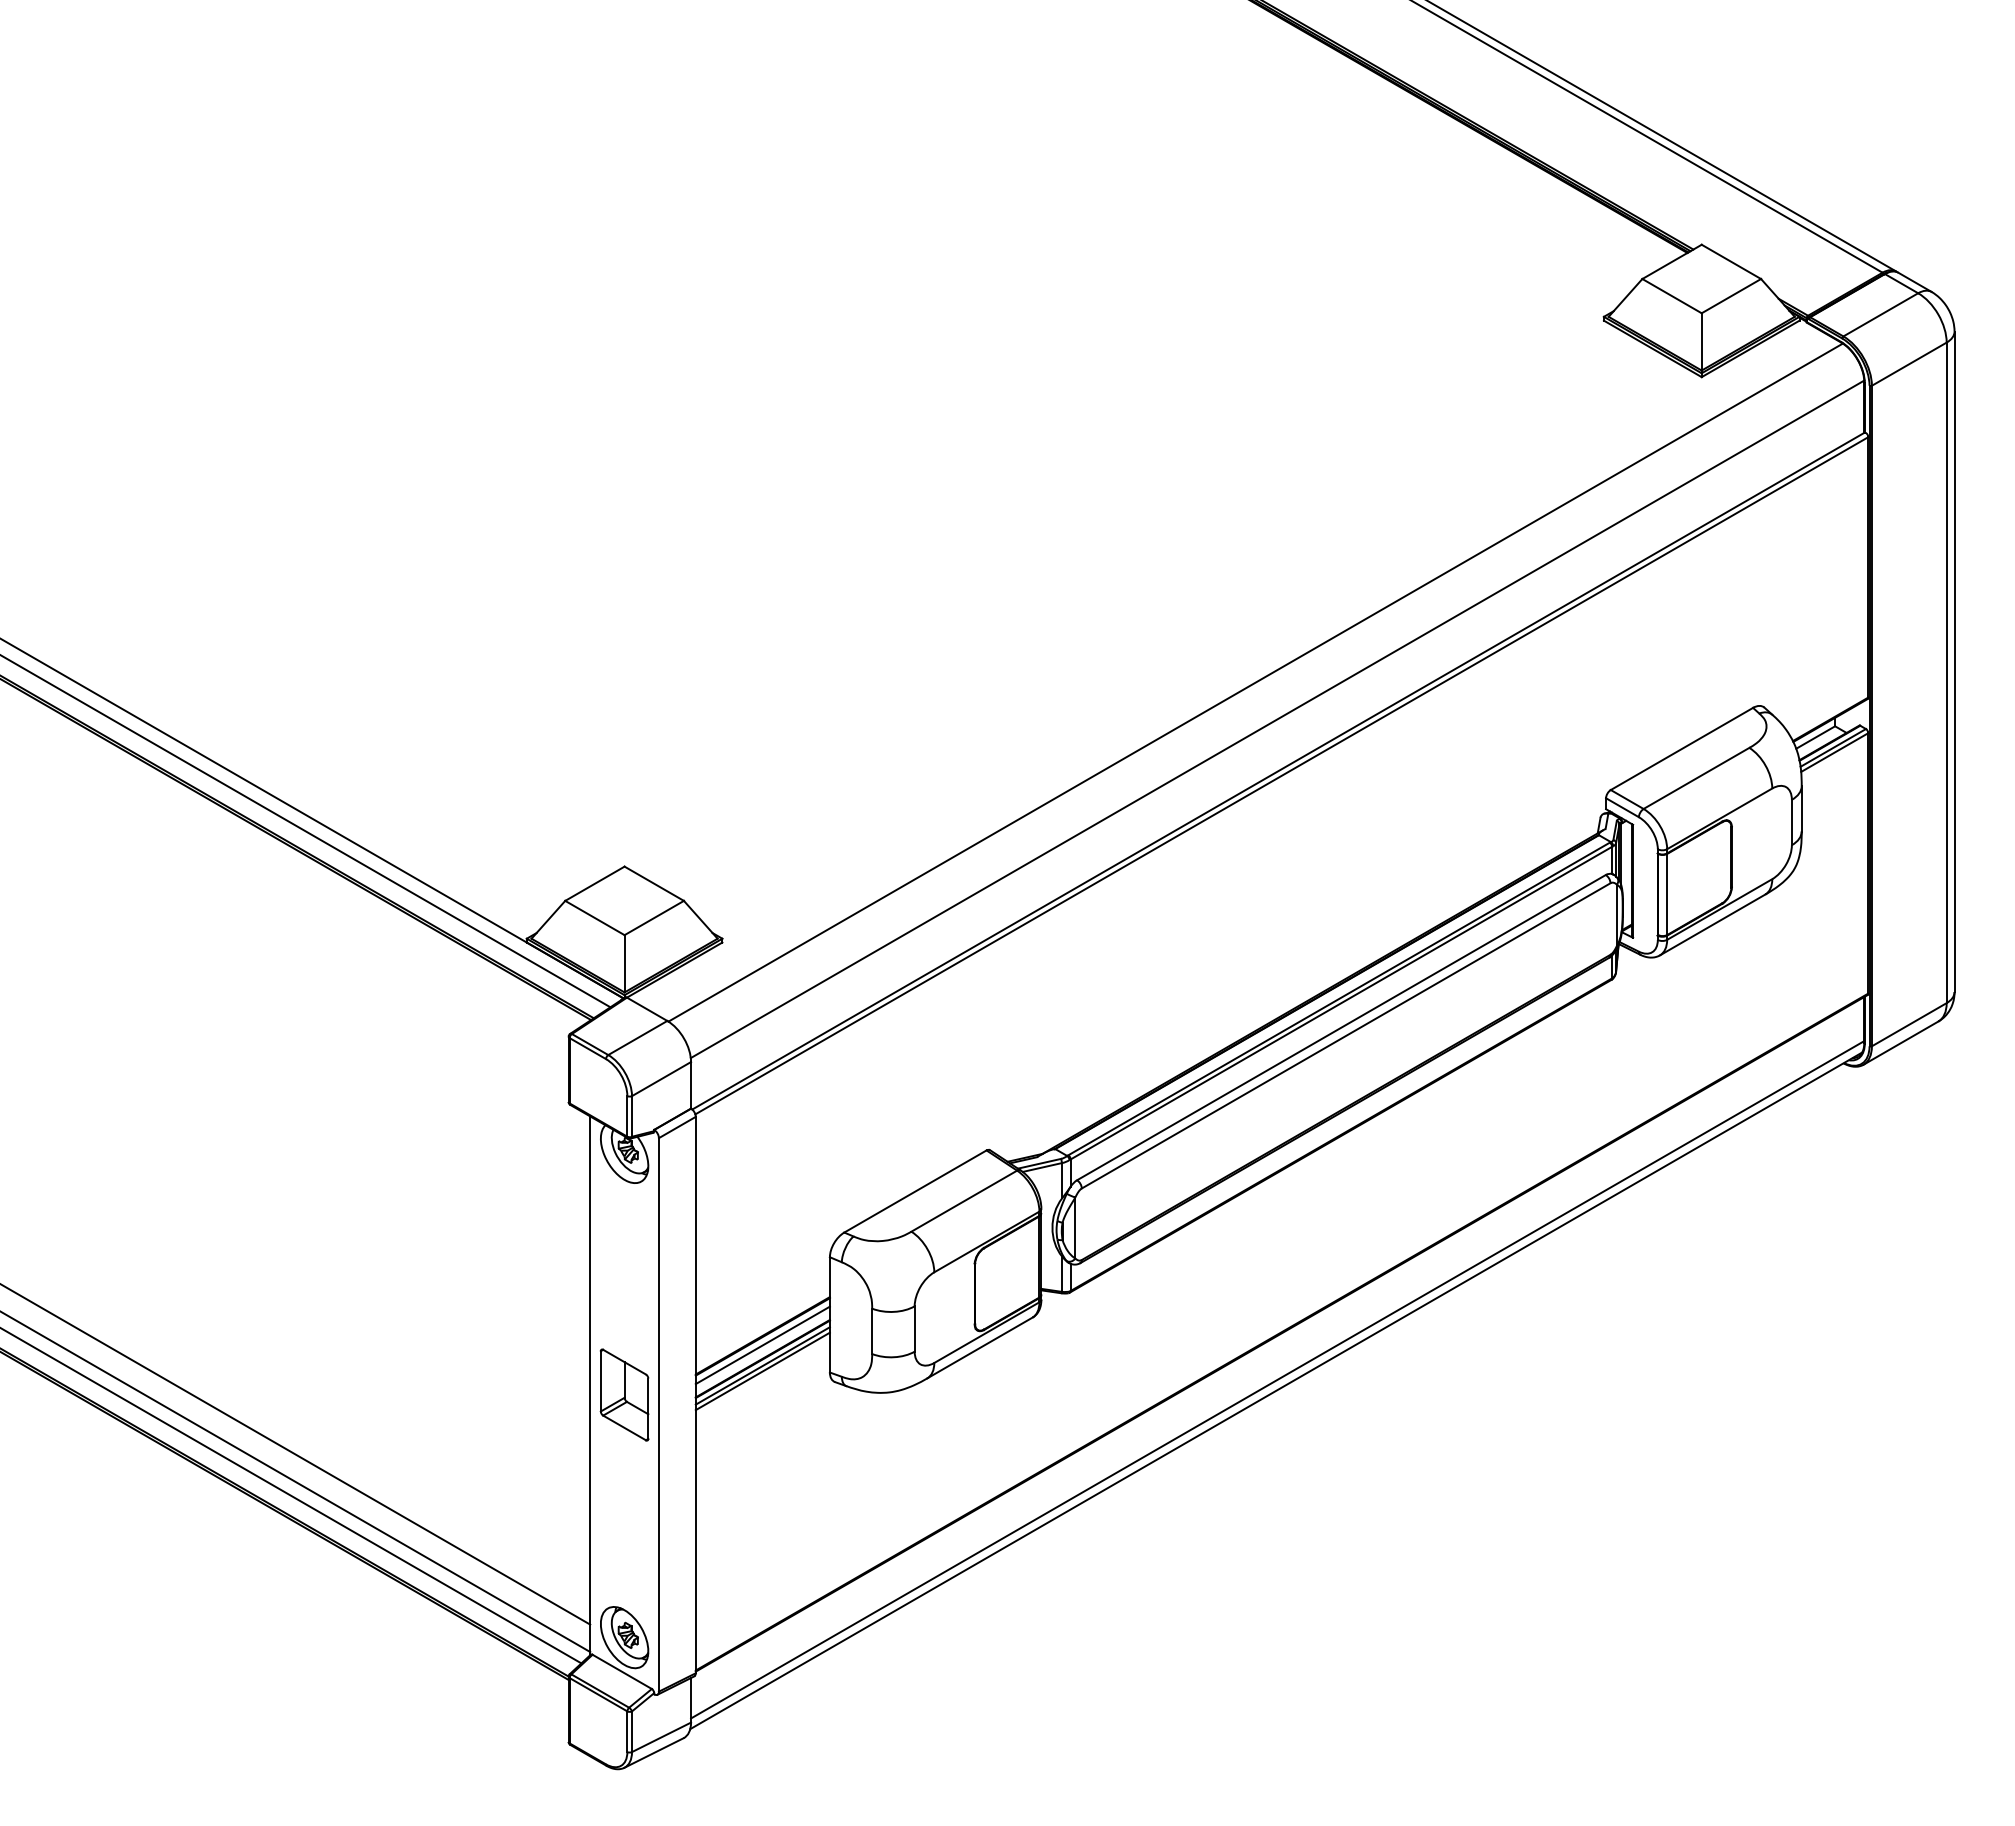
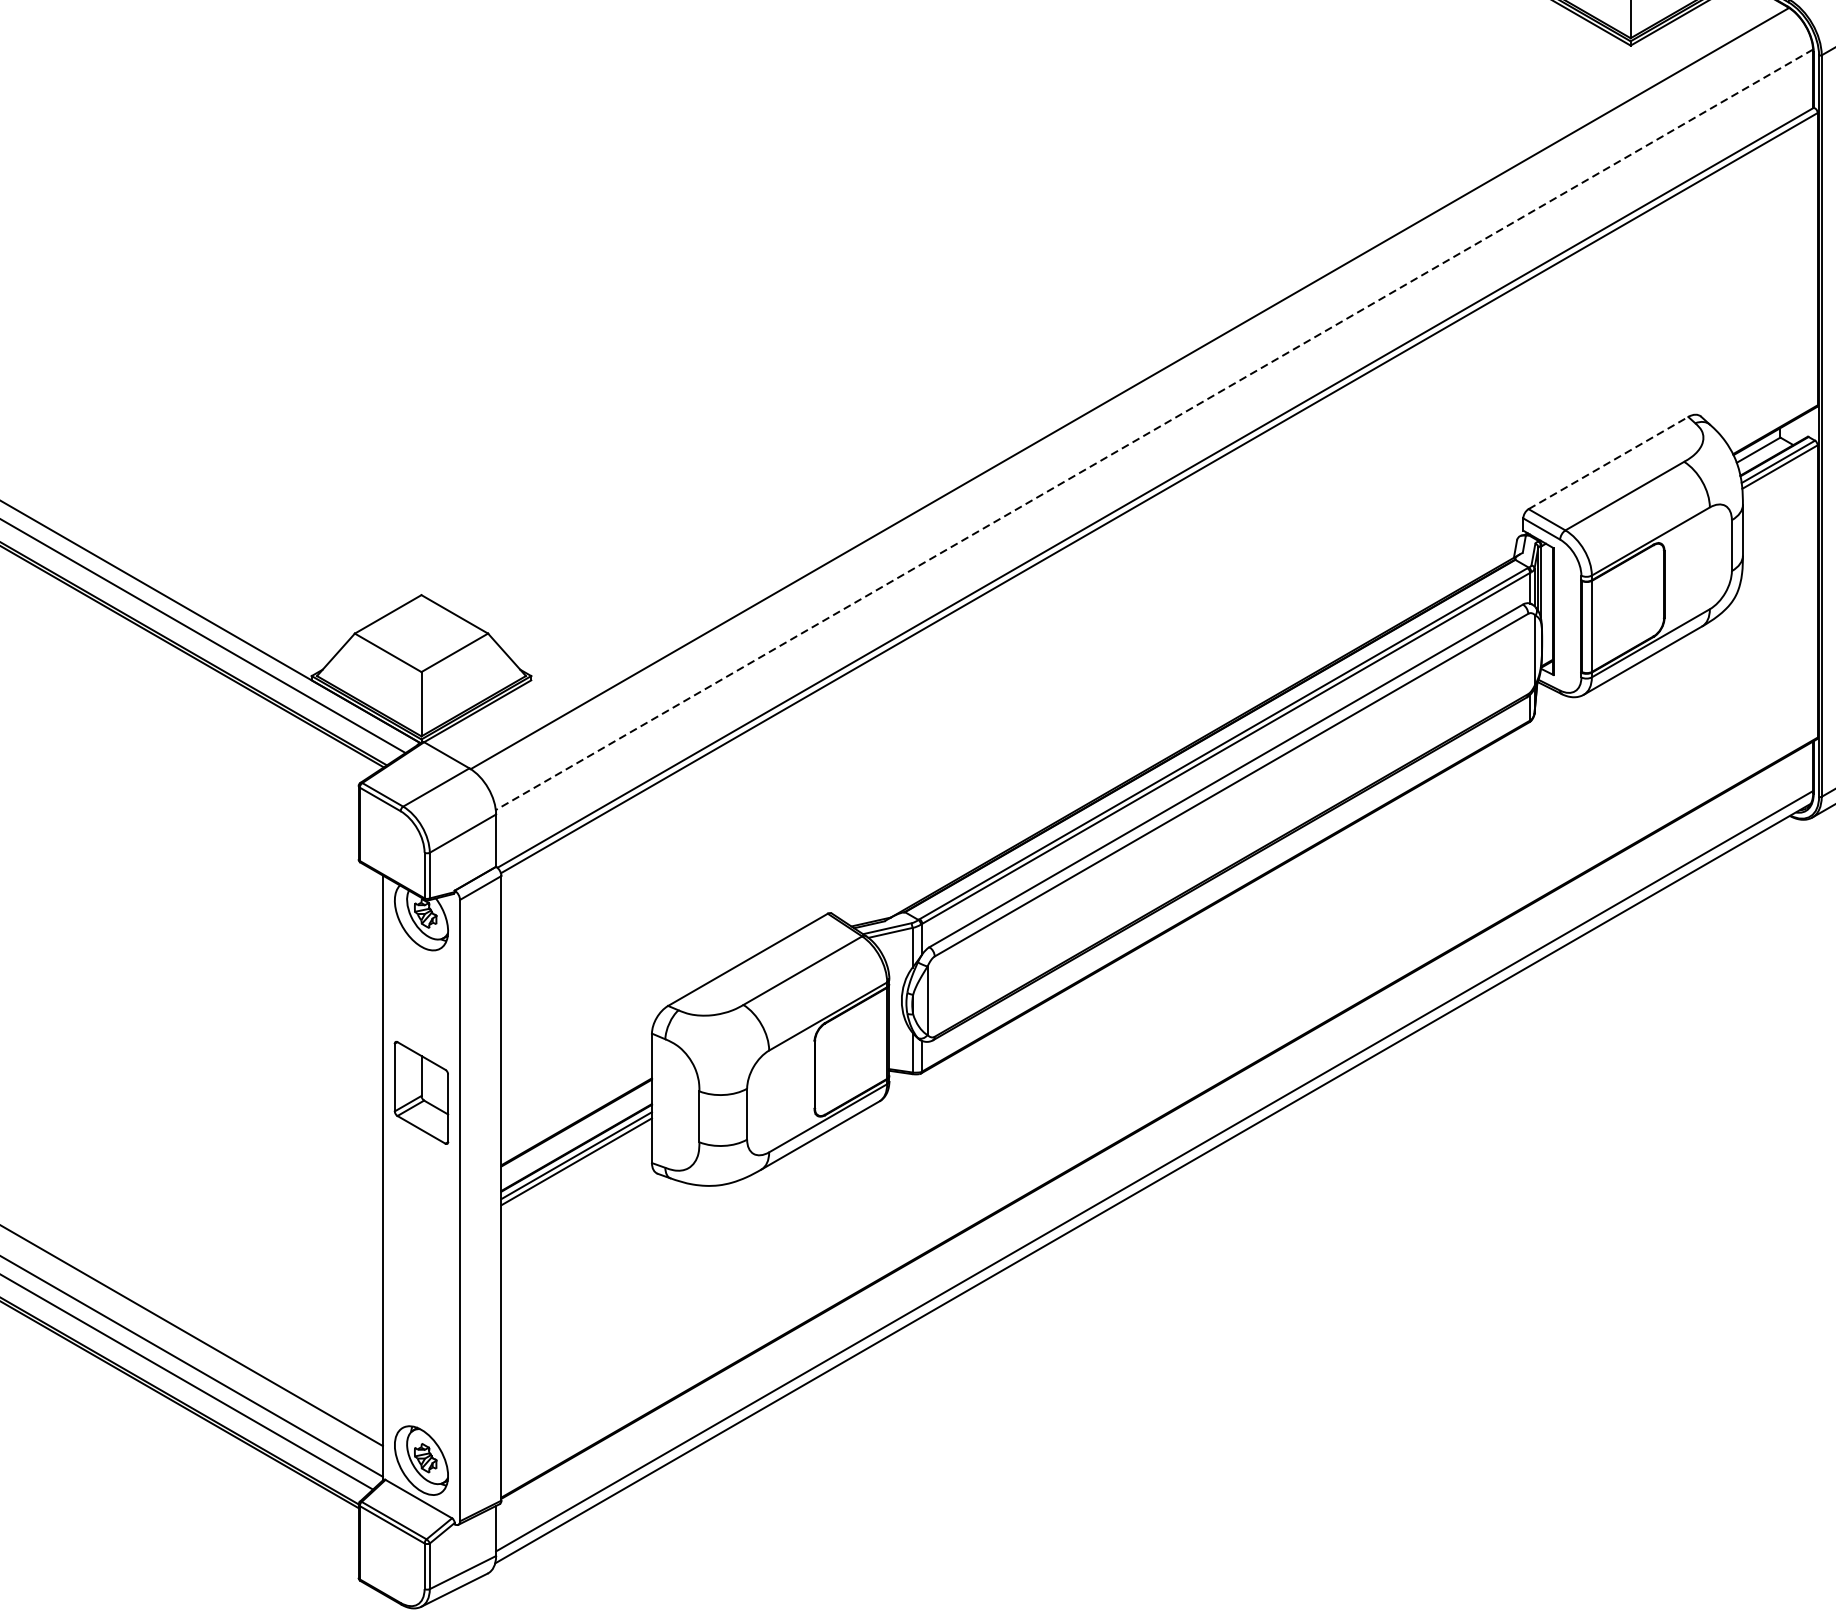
line: (1277, 719) -> (1154, 429), solid -> dashed
line: (1682, 748) -> (1609, 462), solid -> dashed
line: (762, 1345) -> (576, 1132), removed
part: (624, 1394) -> (421, 1092), moved

